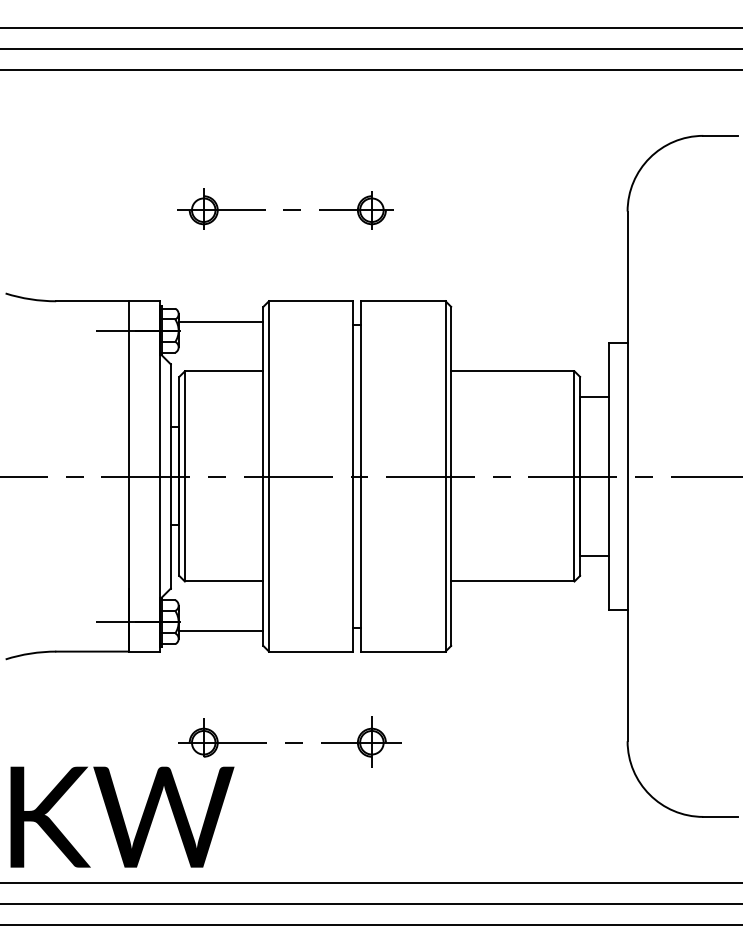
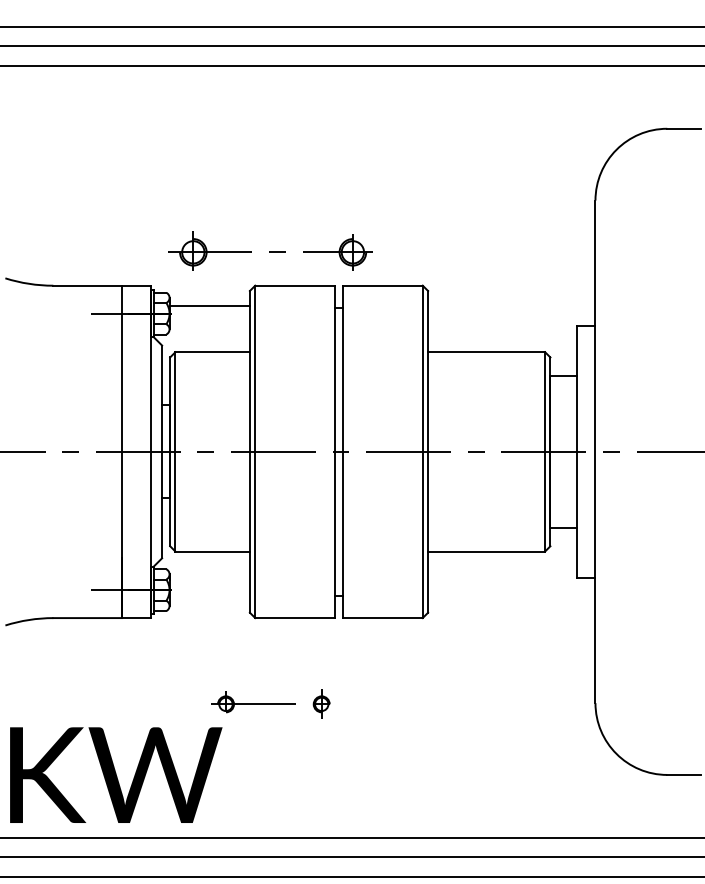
part: (285, 208) -> (270, 250), moved
line: (220, 630) -> (209, 598), removed
part: (289, 741) -> (274, 703), size x0.6

